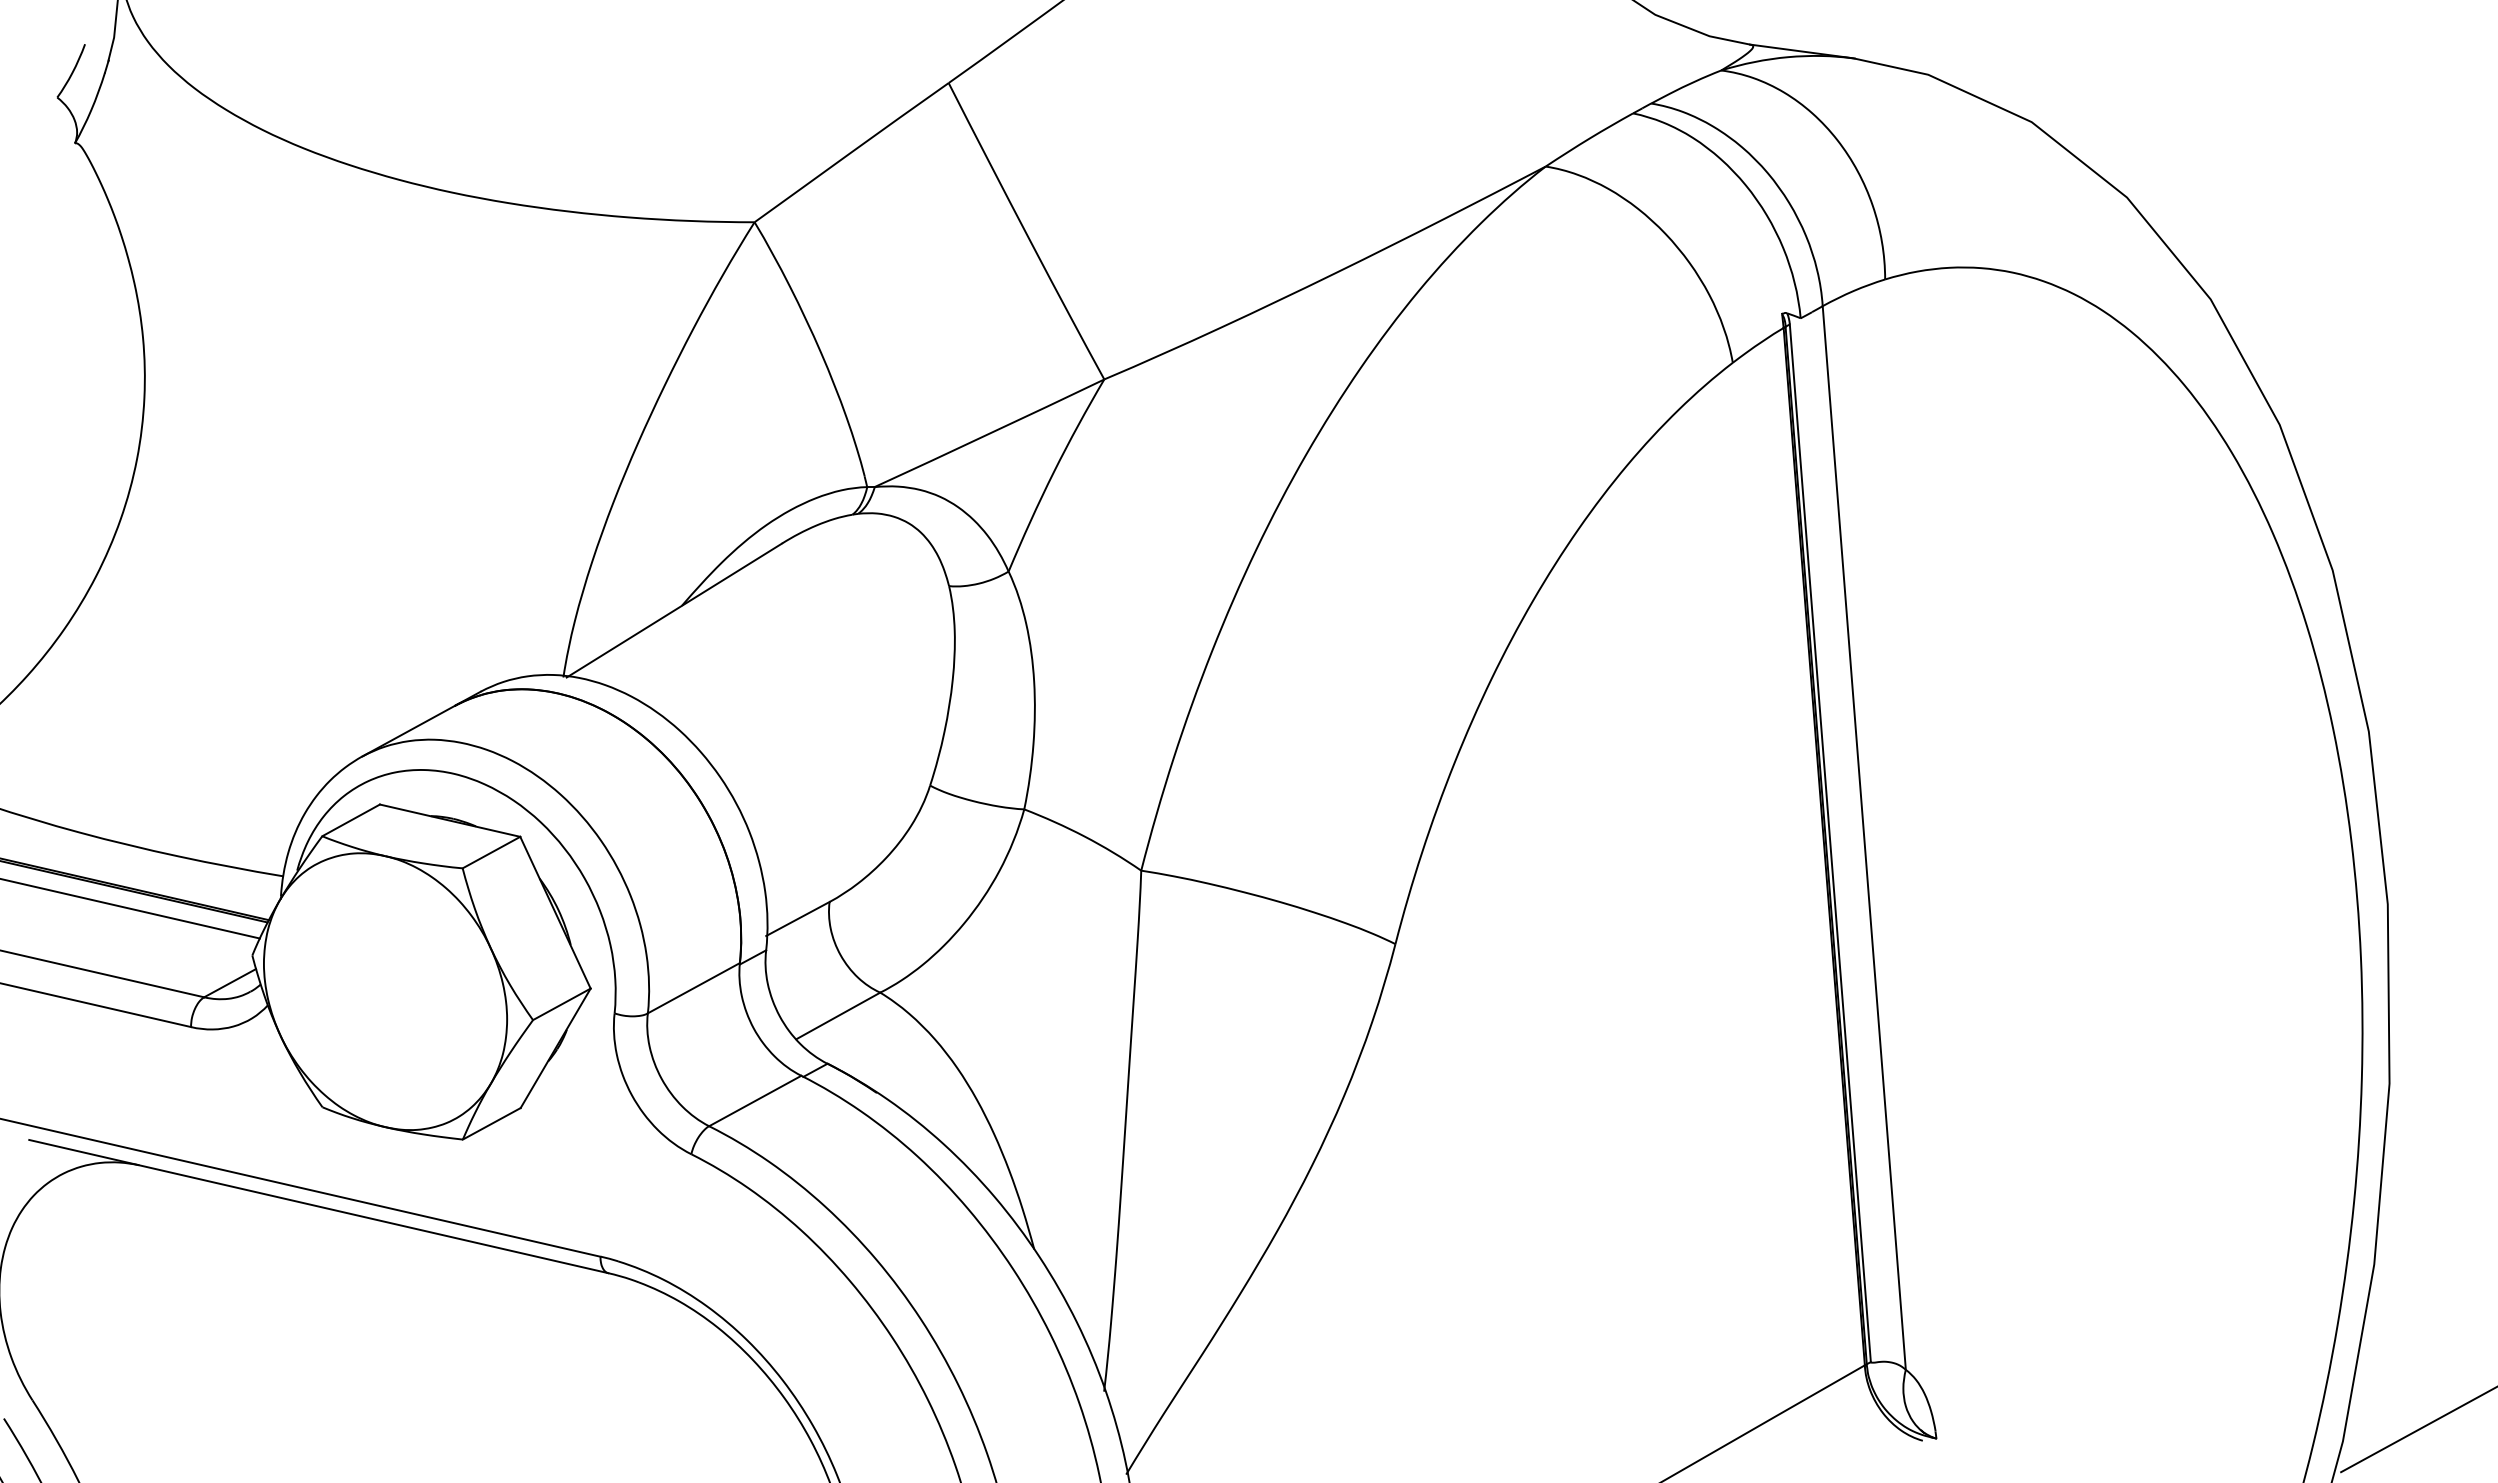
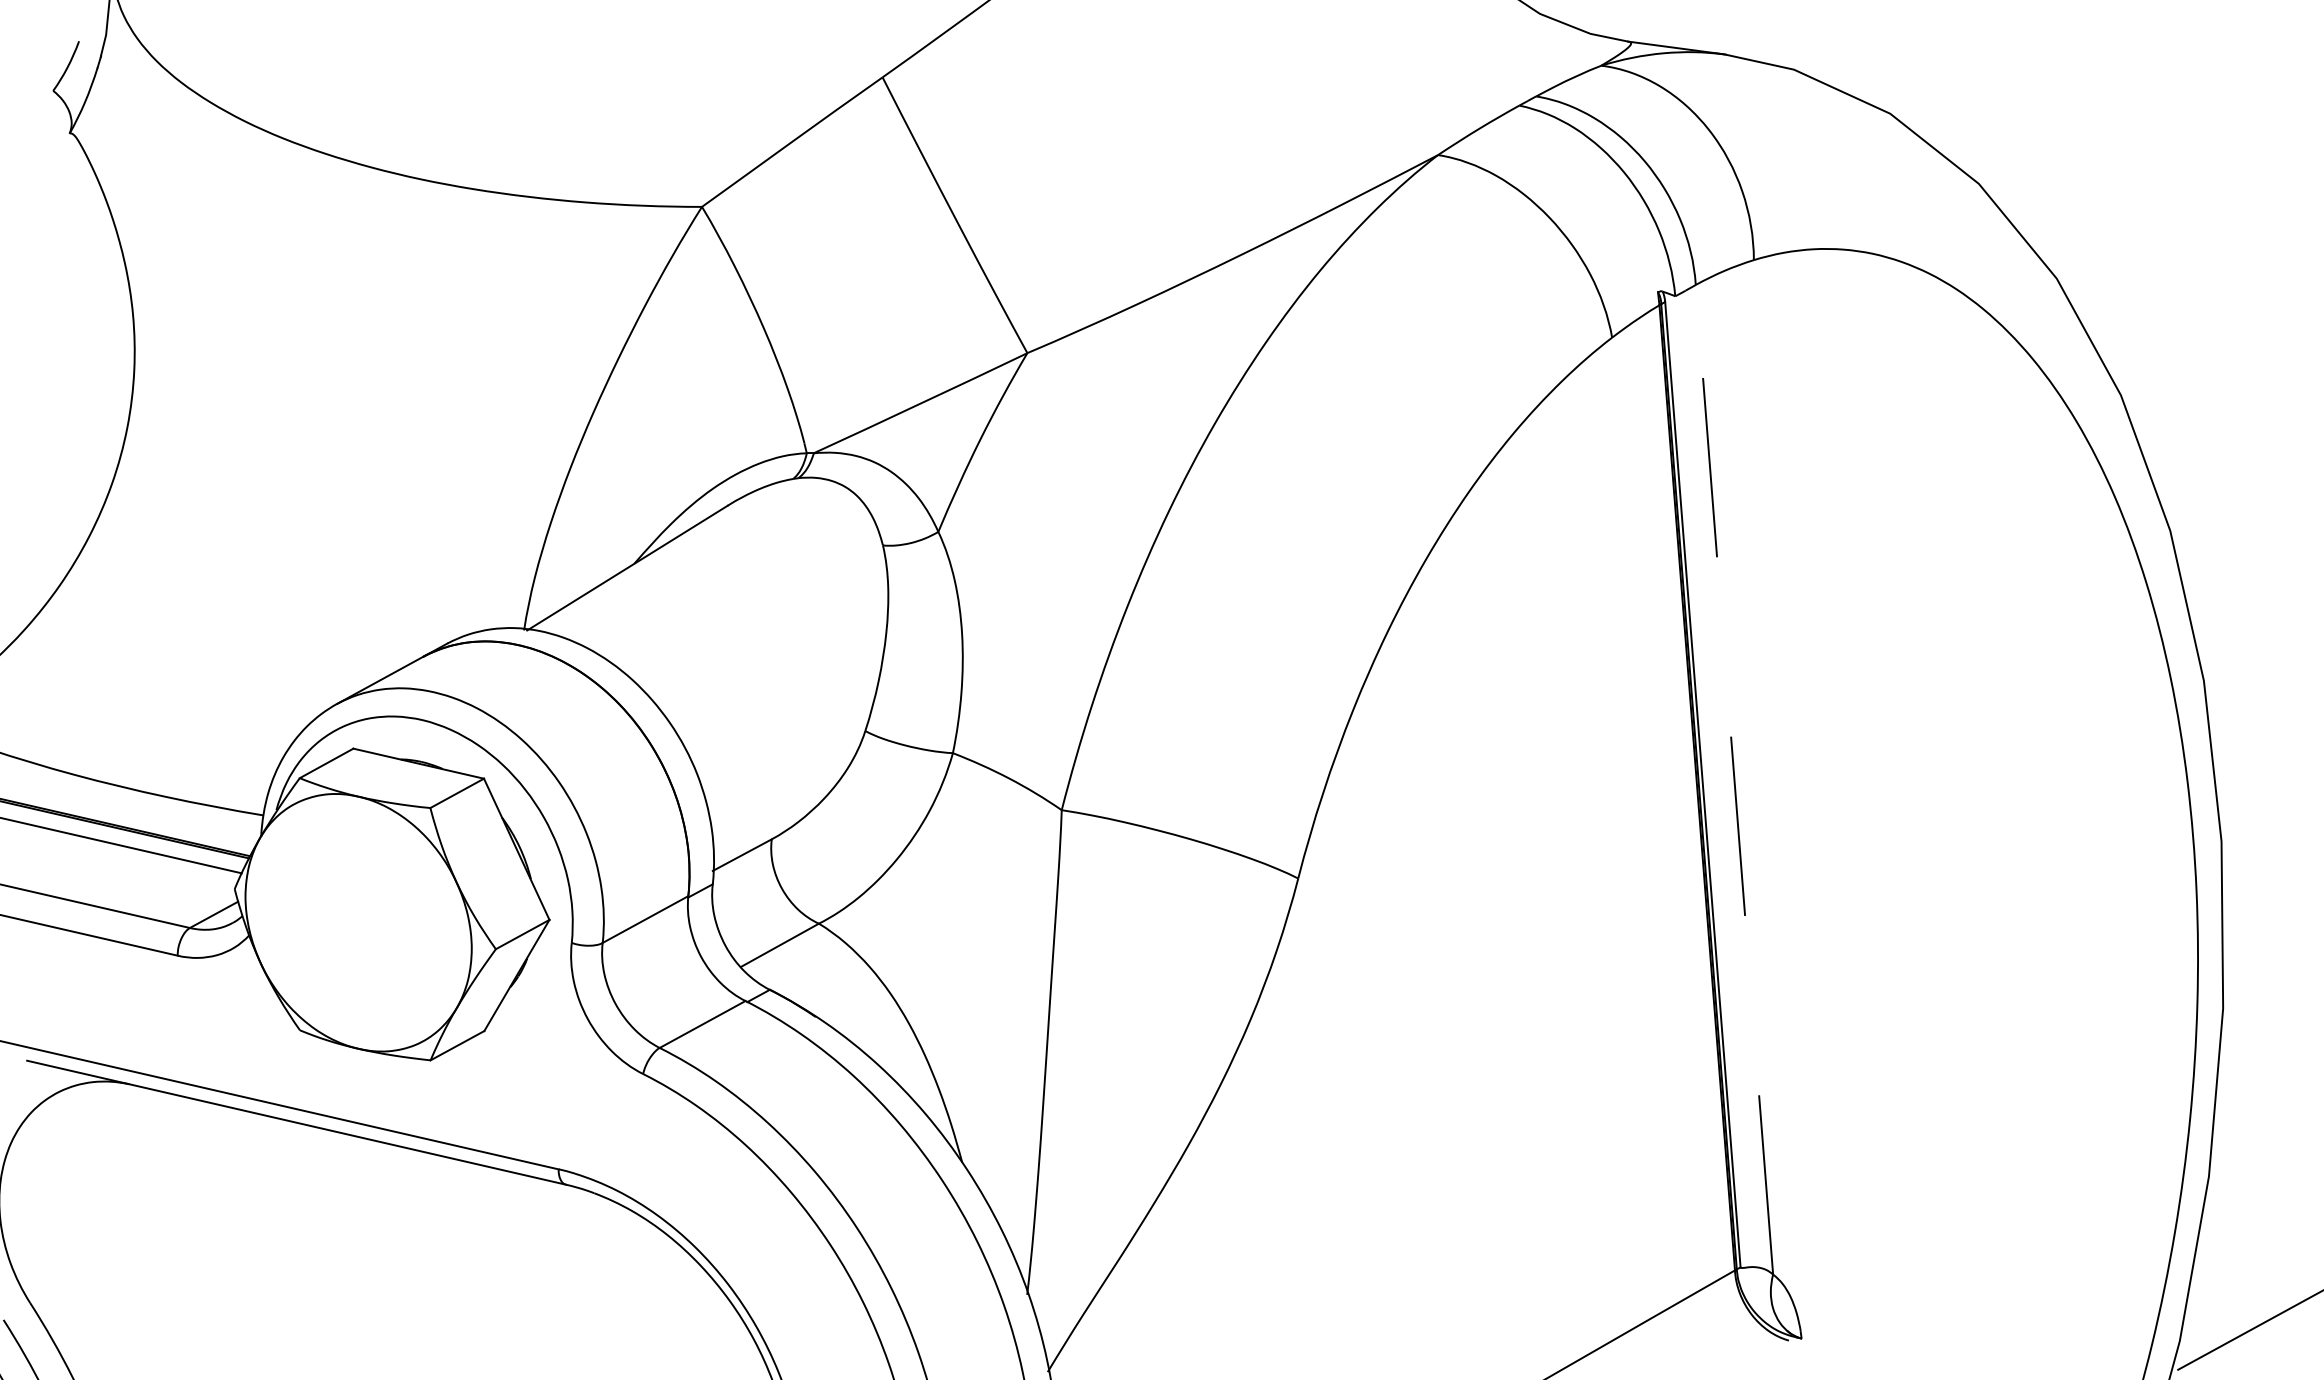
line: (1864, 837) -> (1734, 779), solid -> dashed

